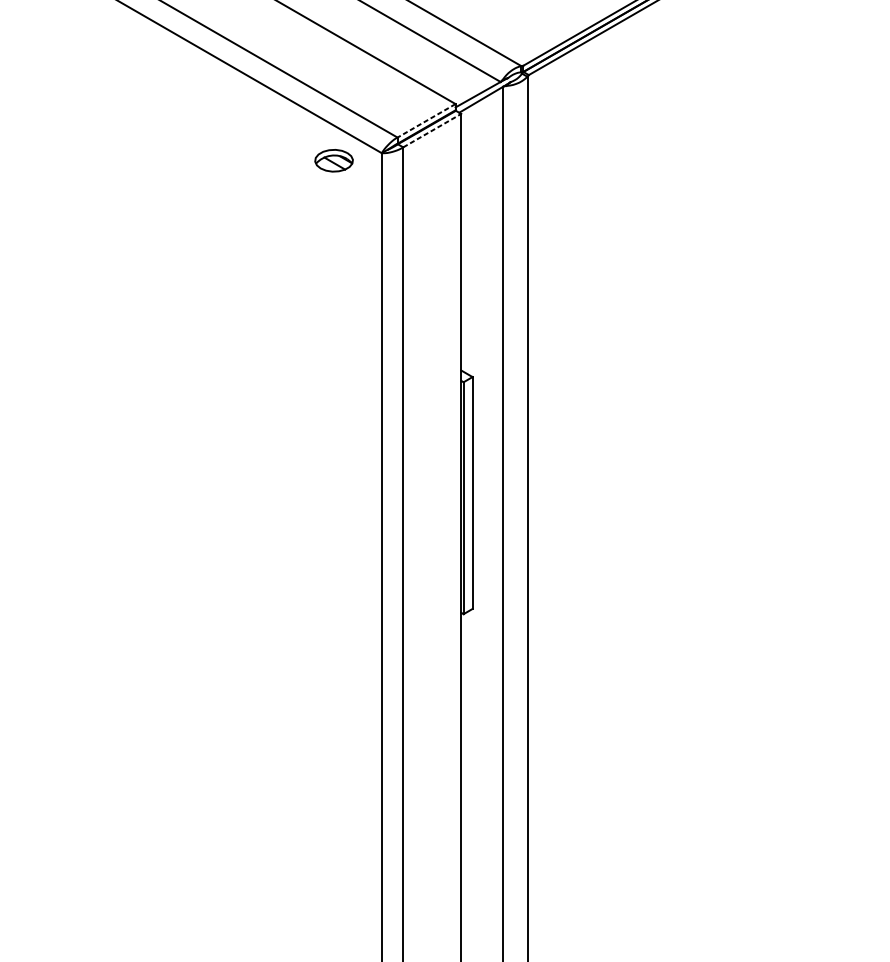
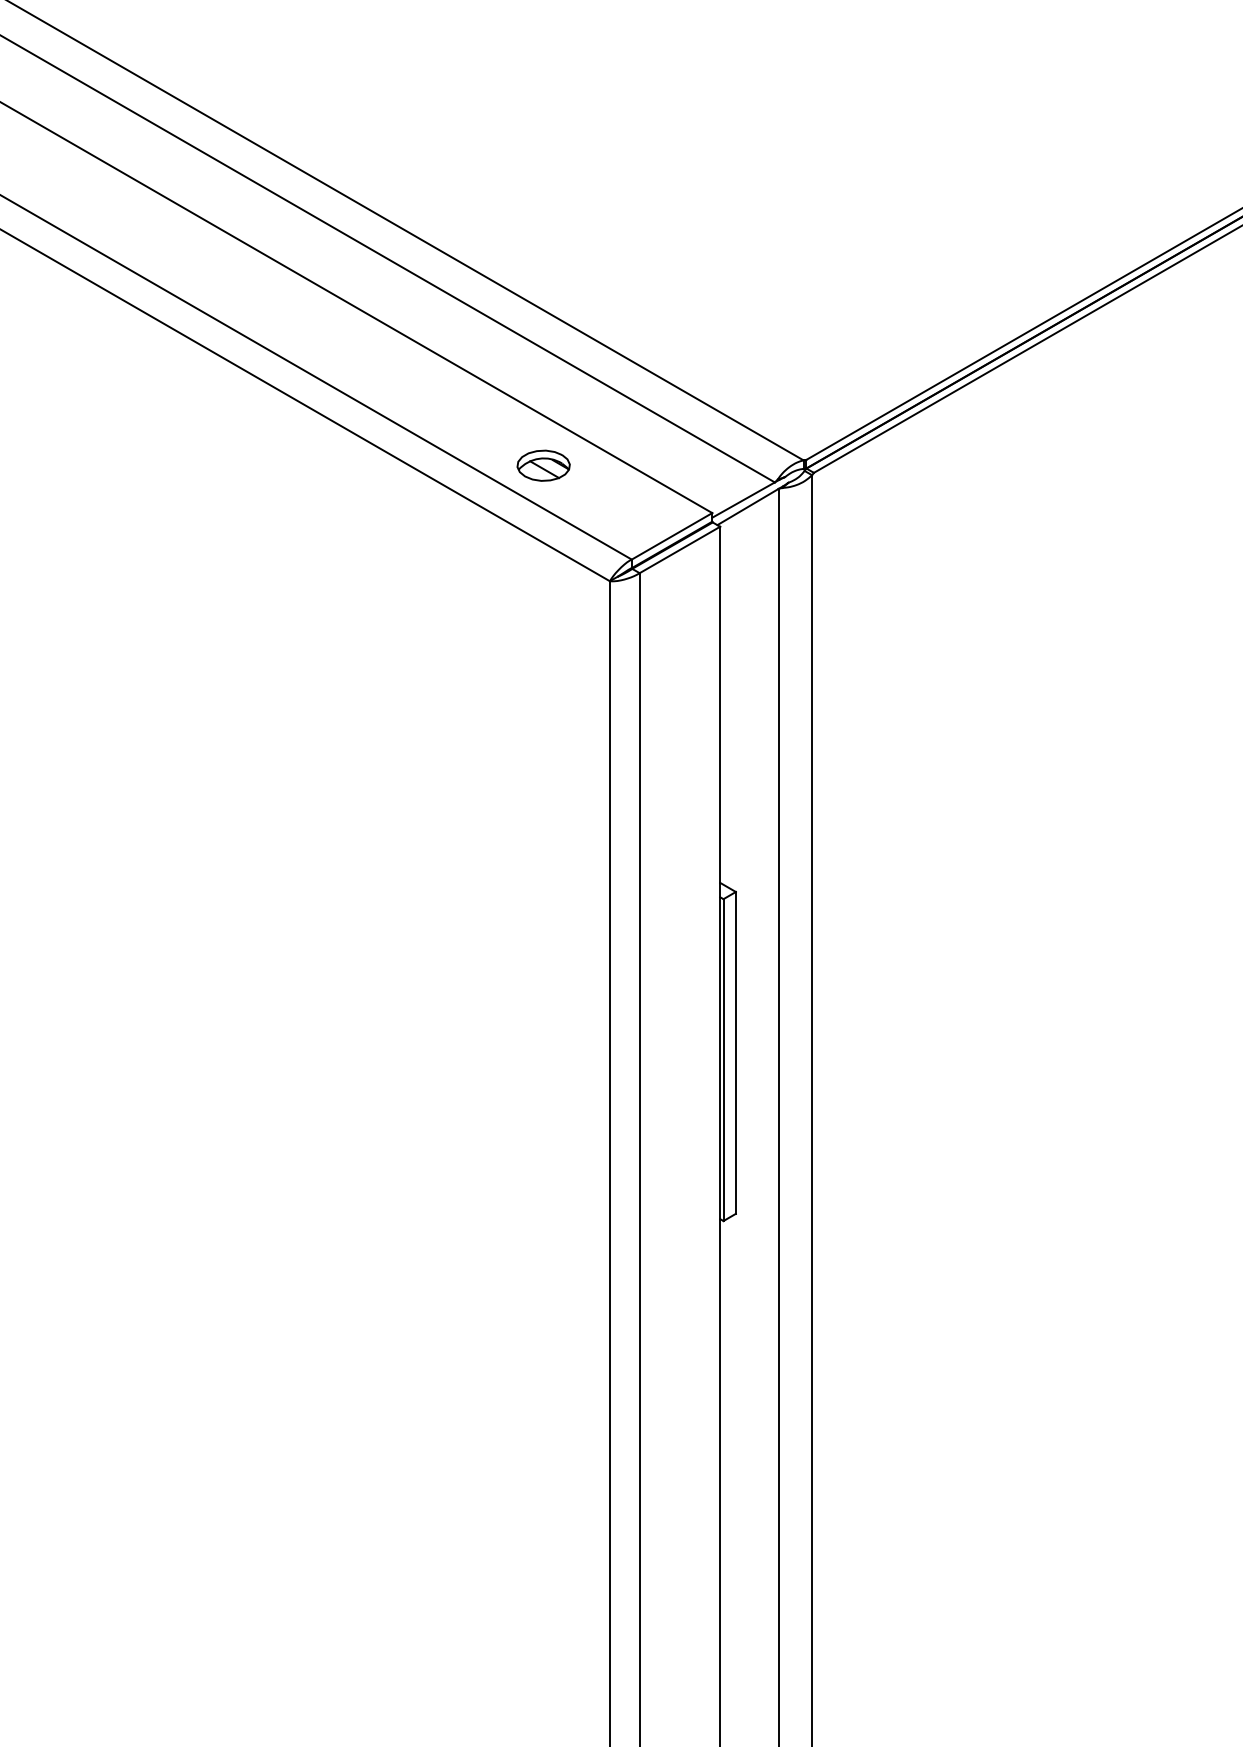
line: (426, 120) -> (671, 536), dashed -> solid
line: (432, 130) -> (680, 549), dashed -> solid
part: (333, 160) -> (543, 465), moved

